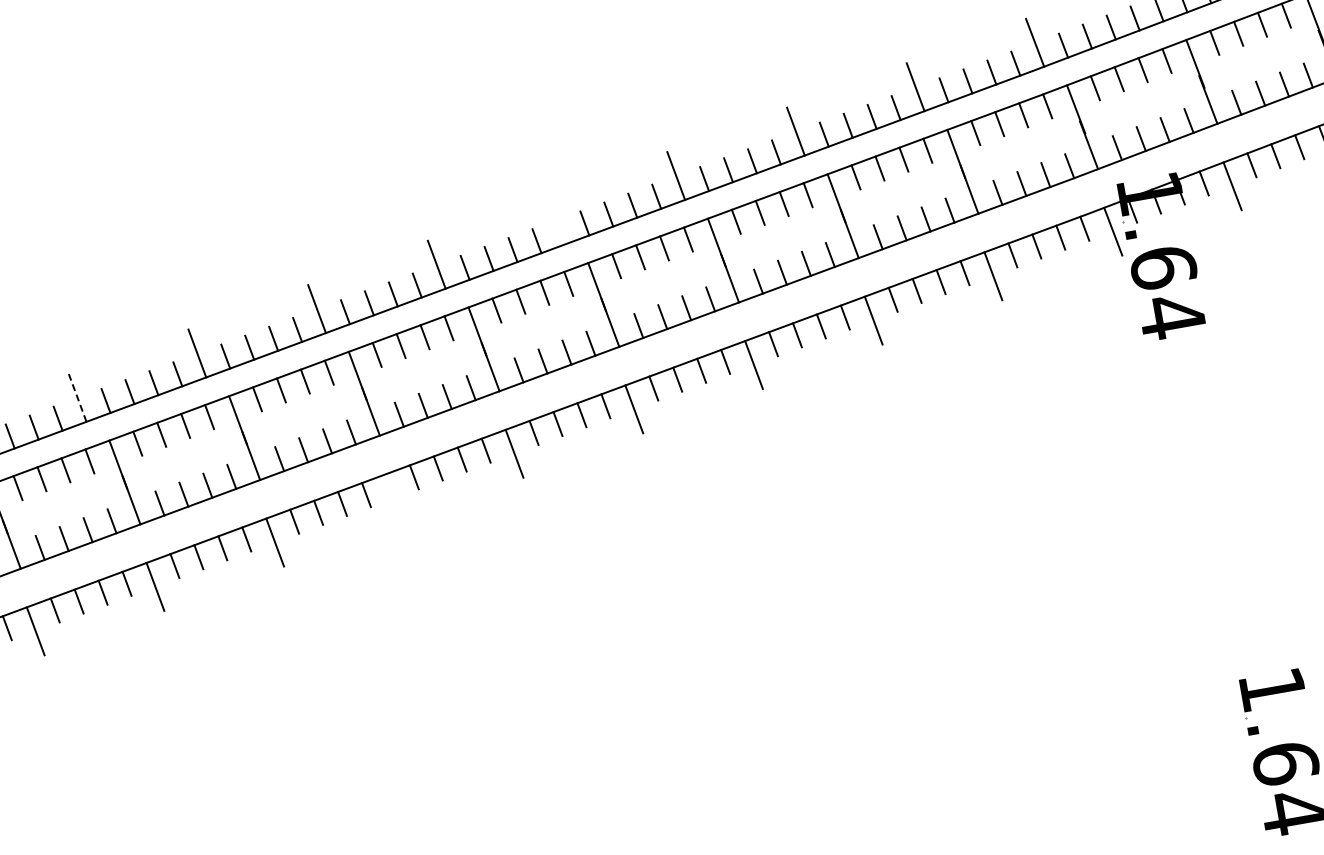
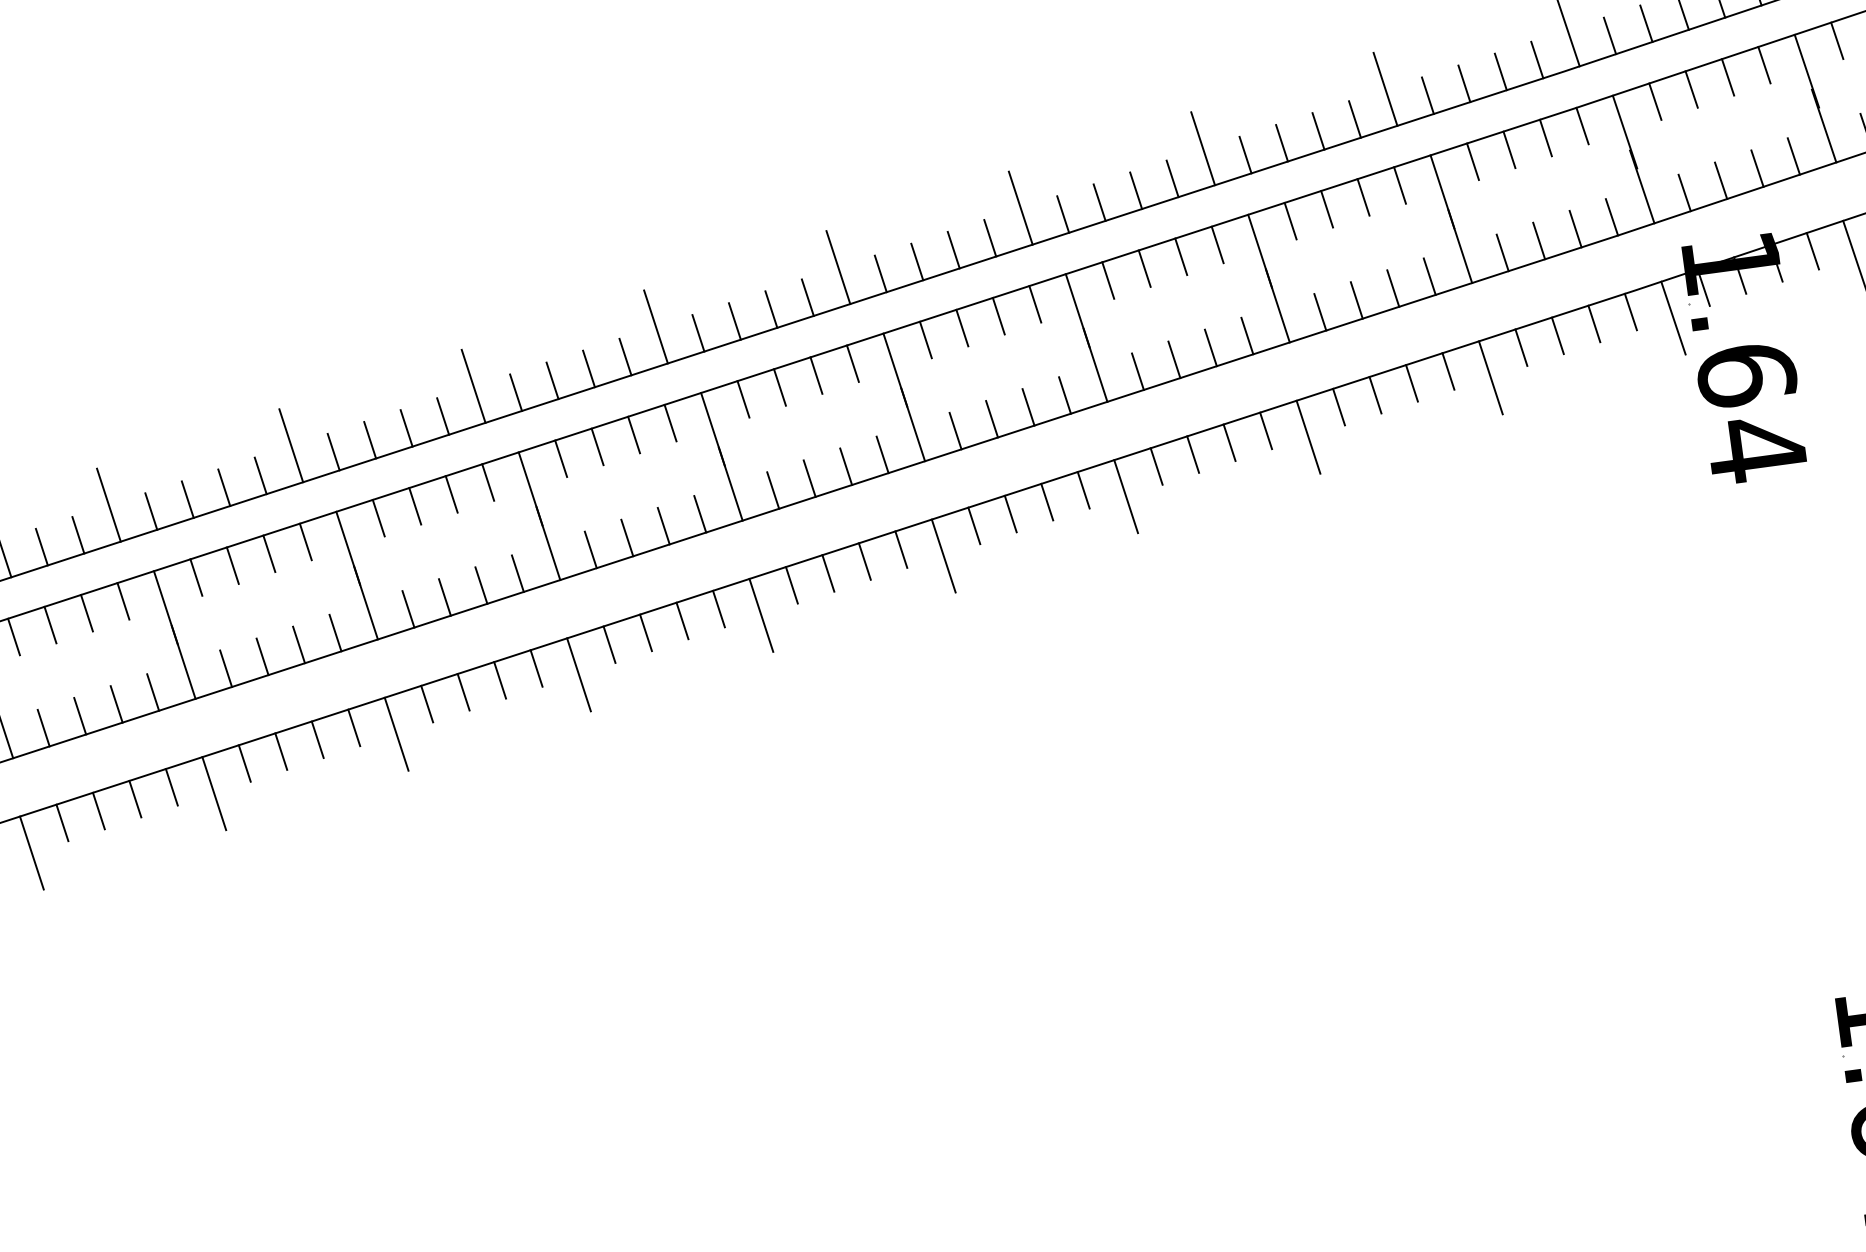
line: (556, 220) -> (838, 267), added
line: (77, 397) -> (108, 504), dashed -> solid
line: (394, 498) -> (578, 675), added

